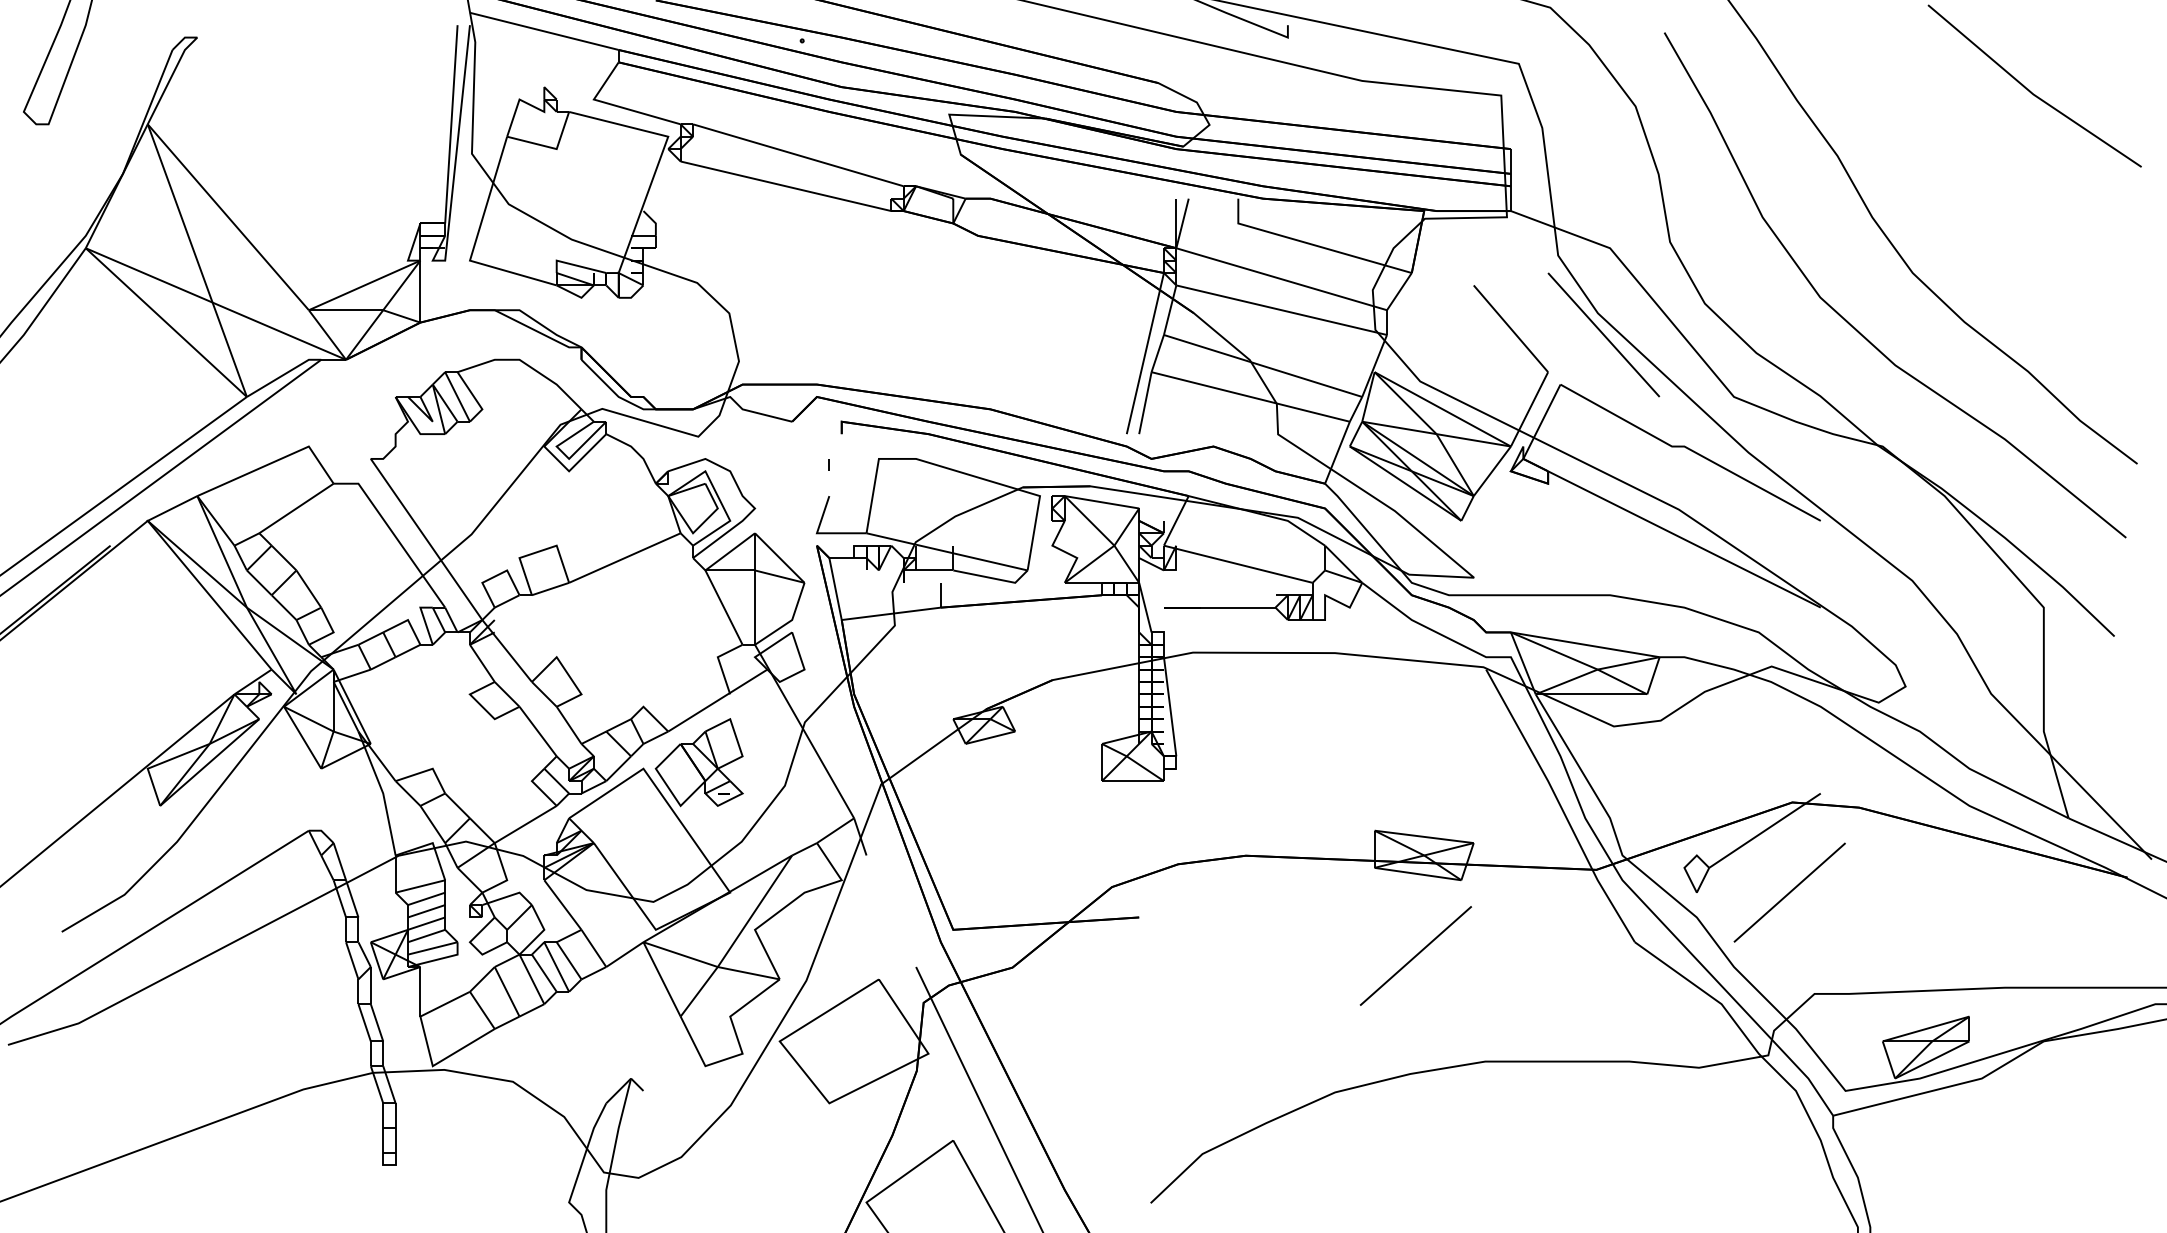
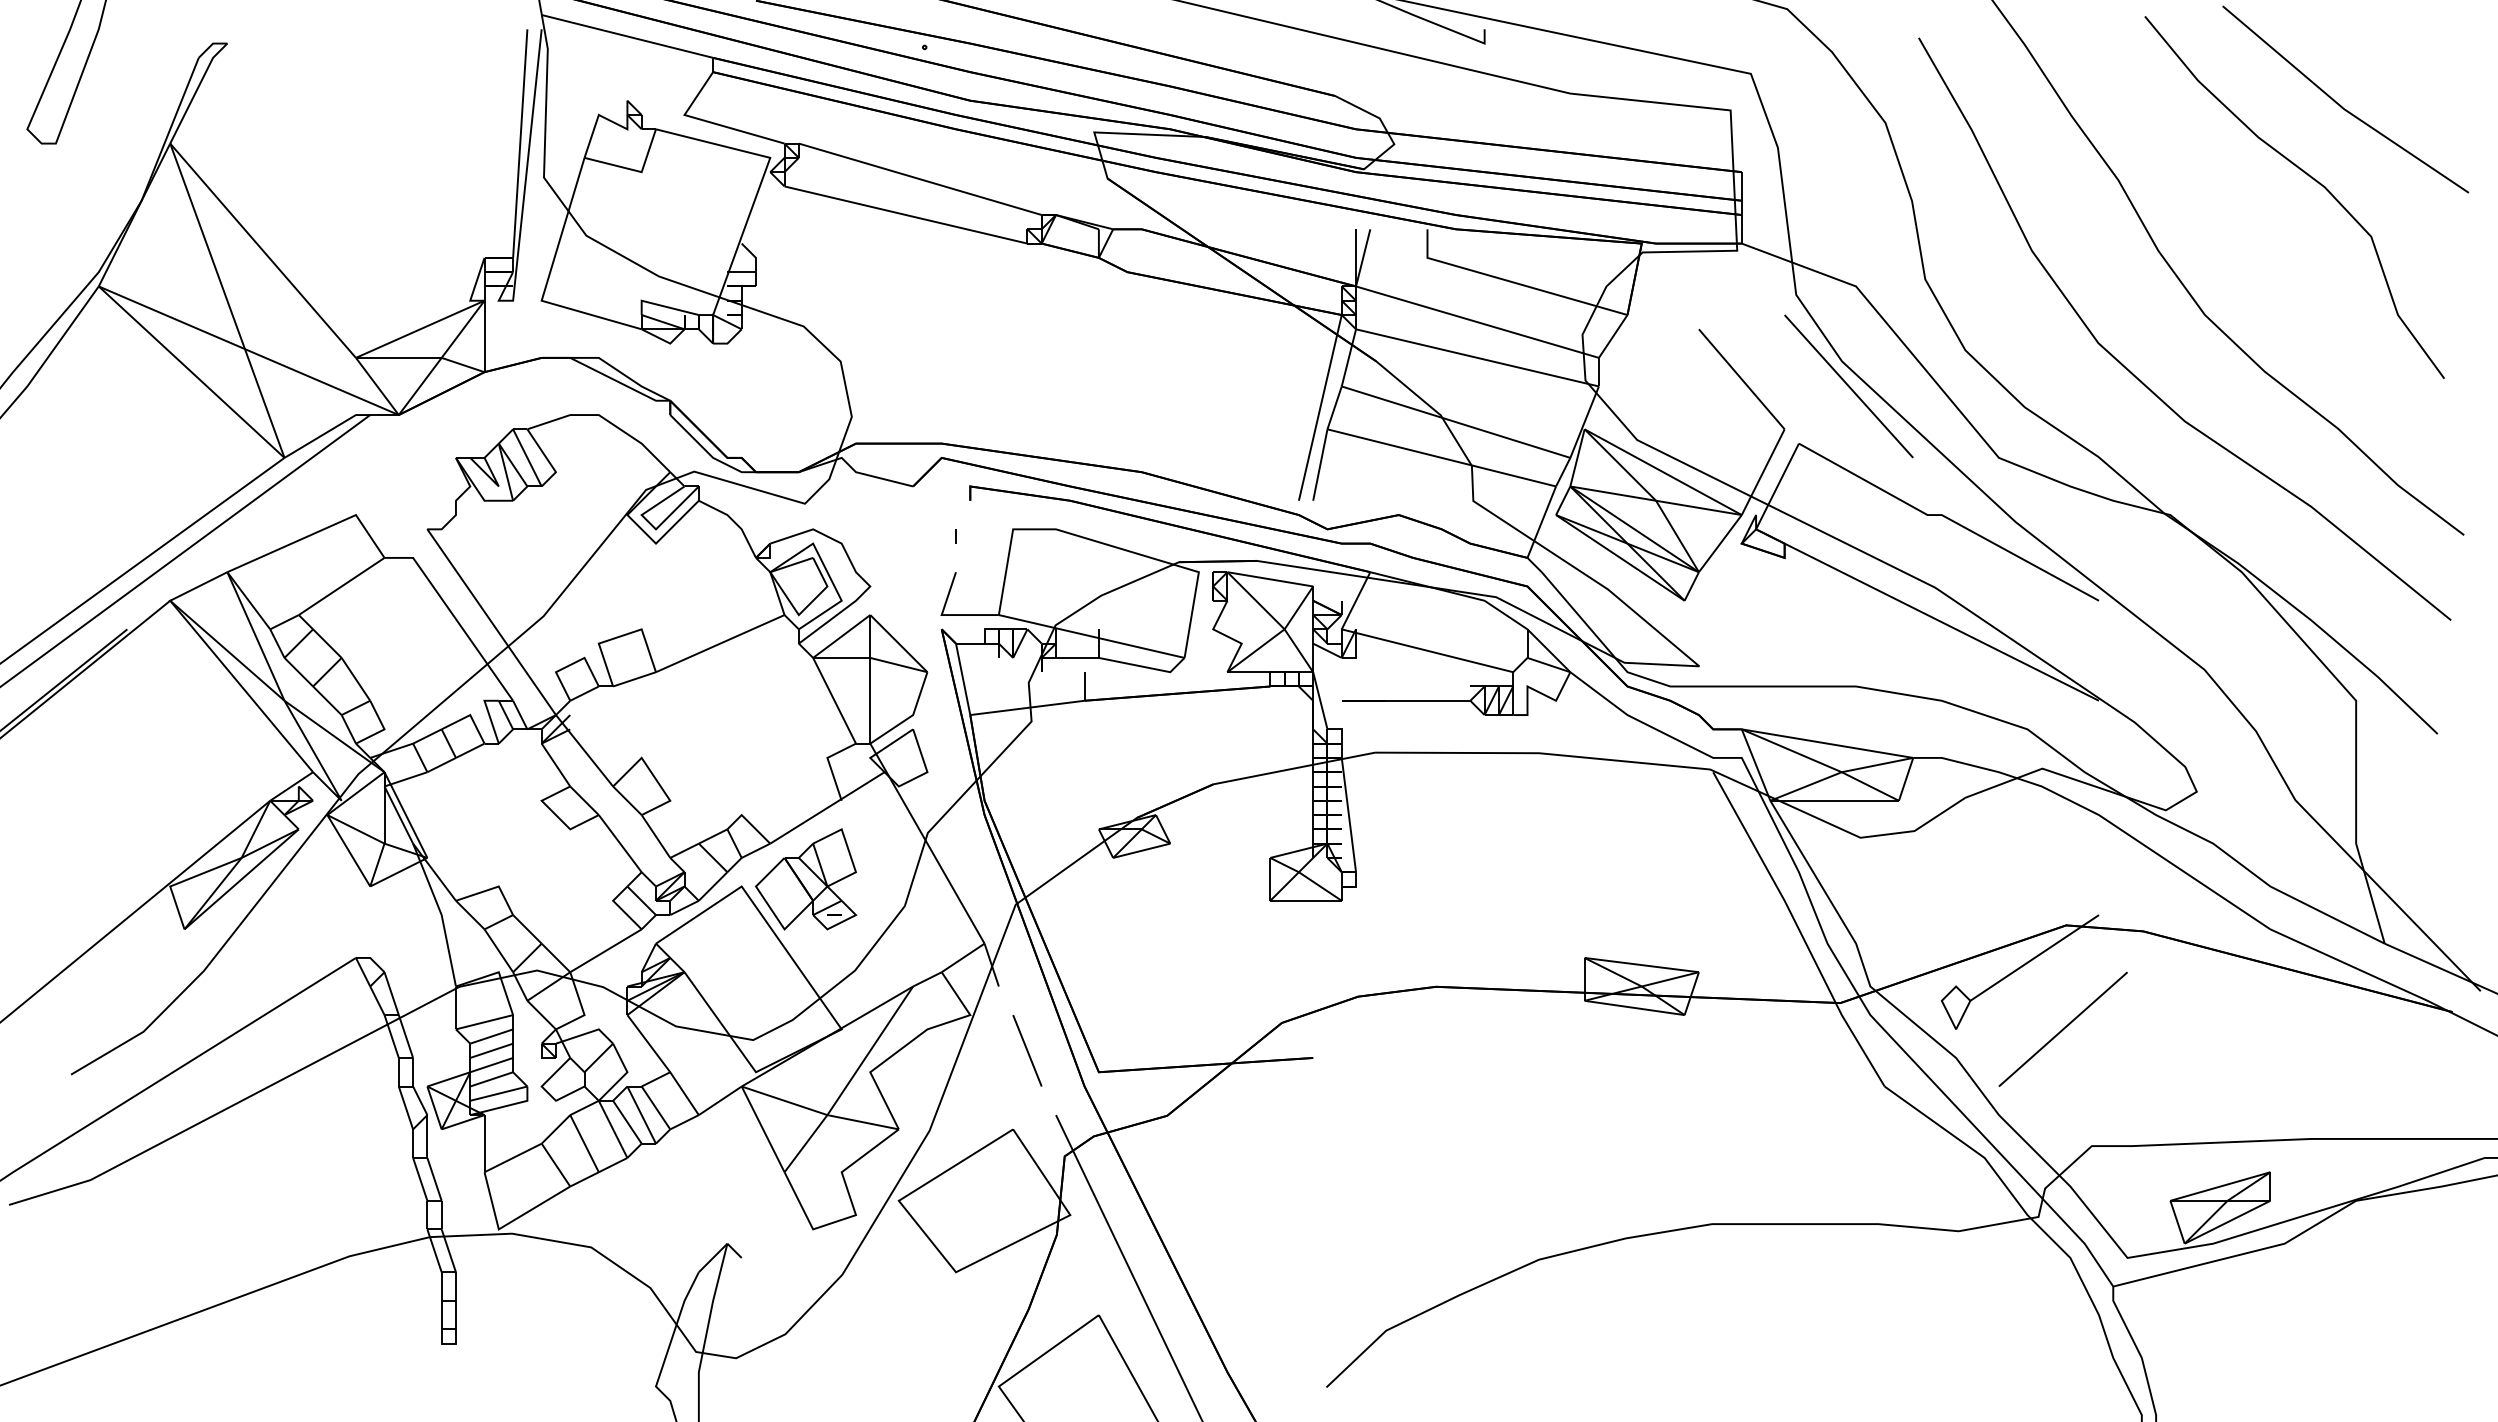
curve: (2002, 152) -> (2308, 176), added
line: (891, 910) -> (1027, 1050), added
line: (1415, 955) -> (1631, 1101), removed

